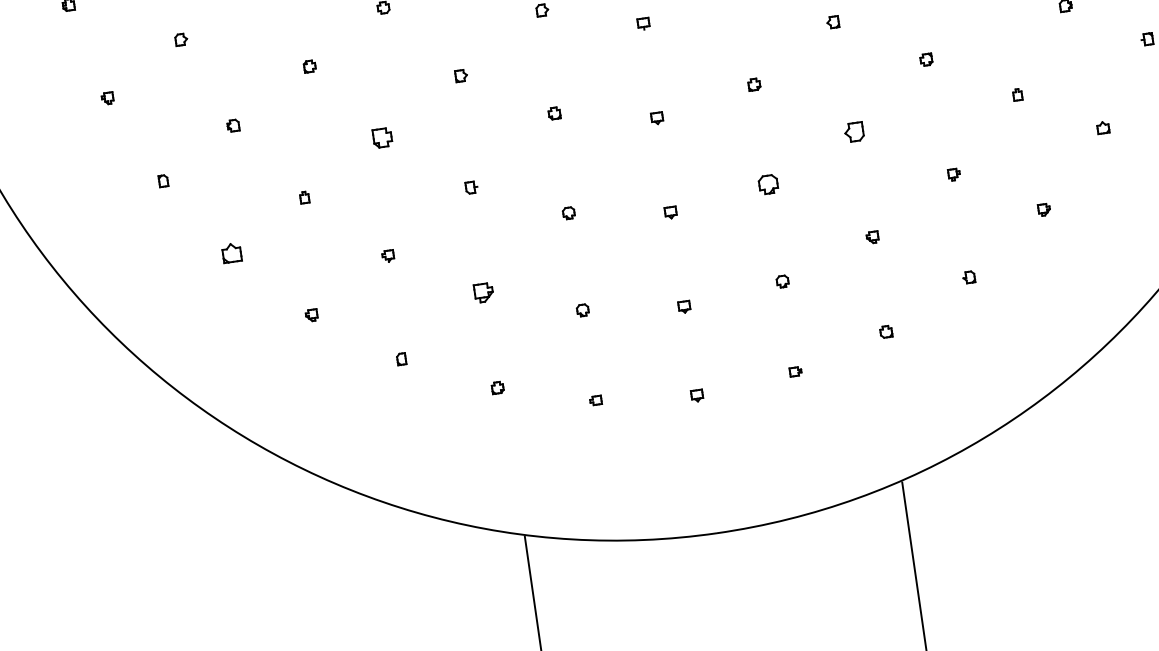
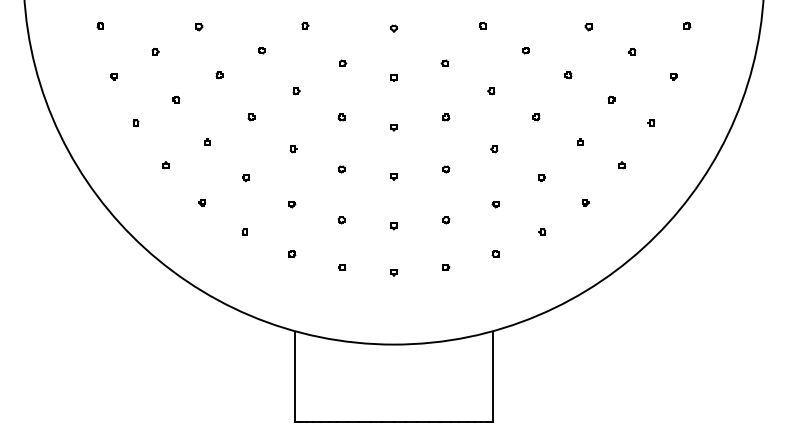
part: (855, 132) -> (494, 149), size x0.62
part: (382, 138) -> (251, 117), size x0.62
part: (769, 184) -> (446, 169), size x0.62
part: (231, 254) -> (165, 165), size x0.62
part: (484, 293) -> (292, 204), size x0.62

